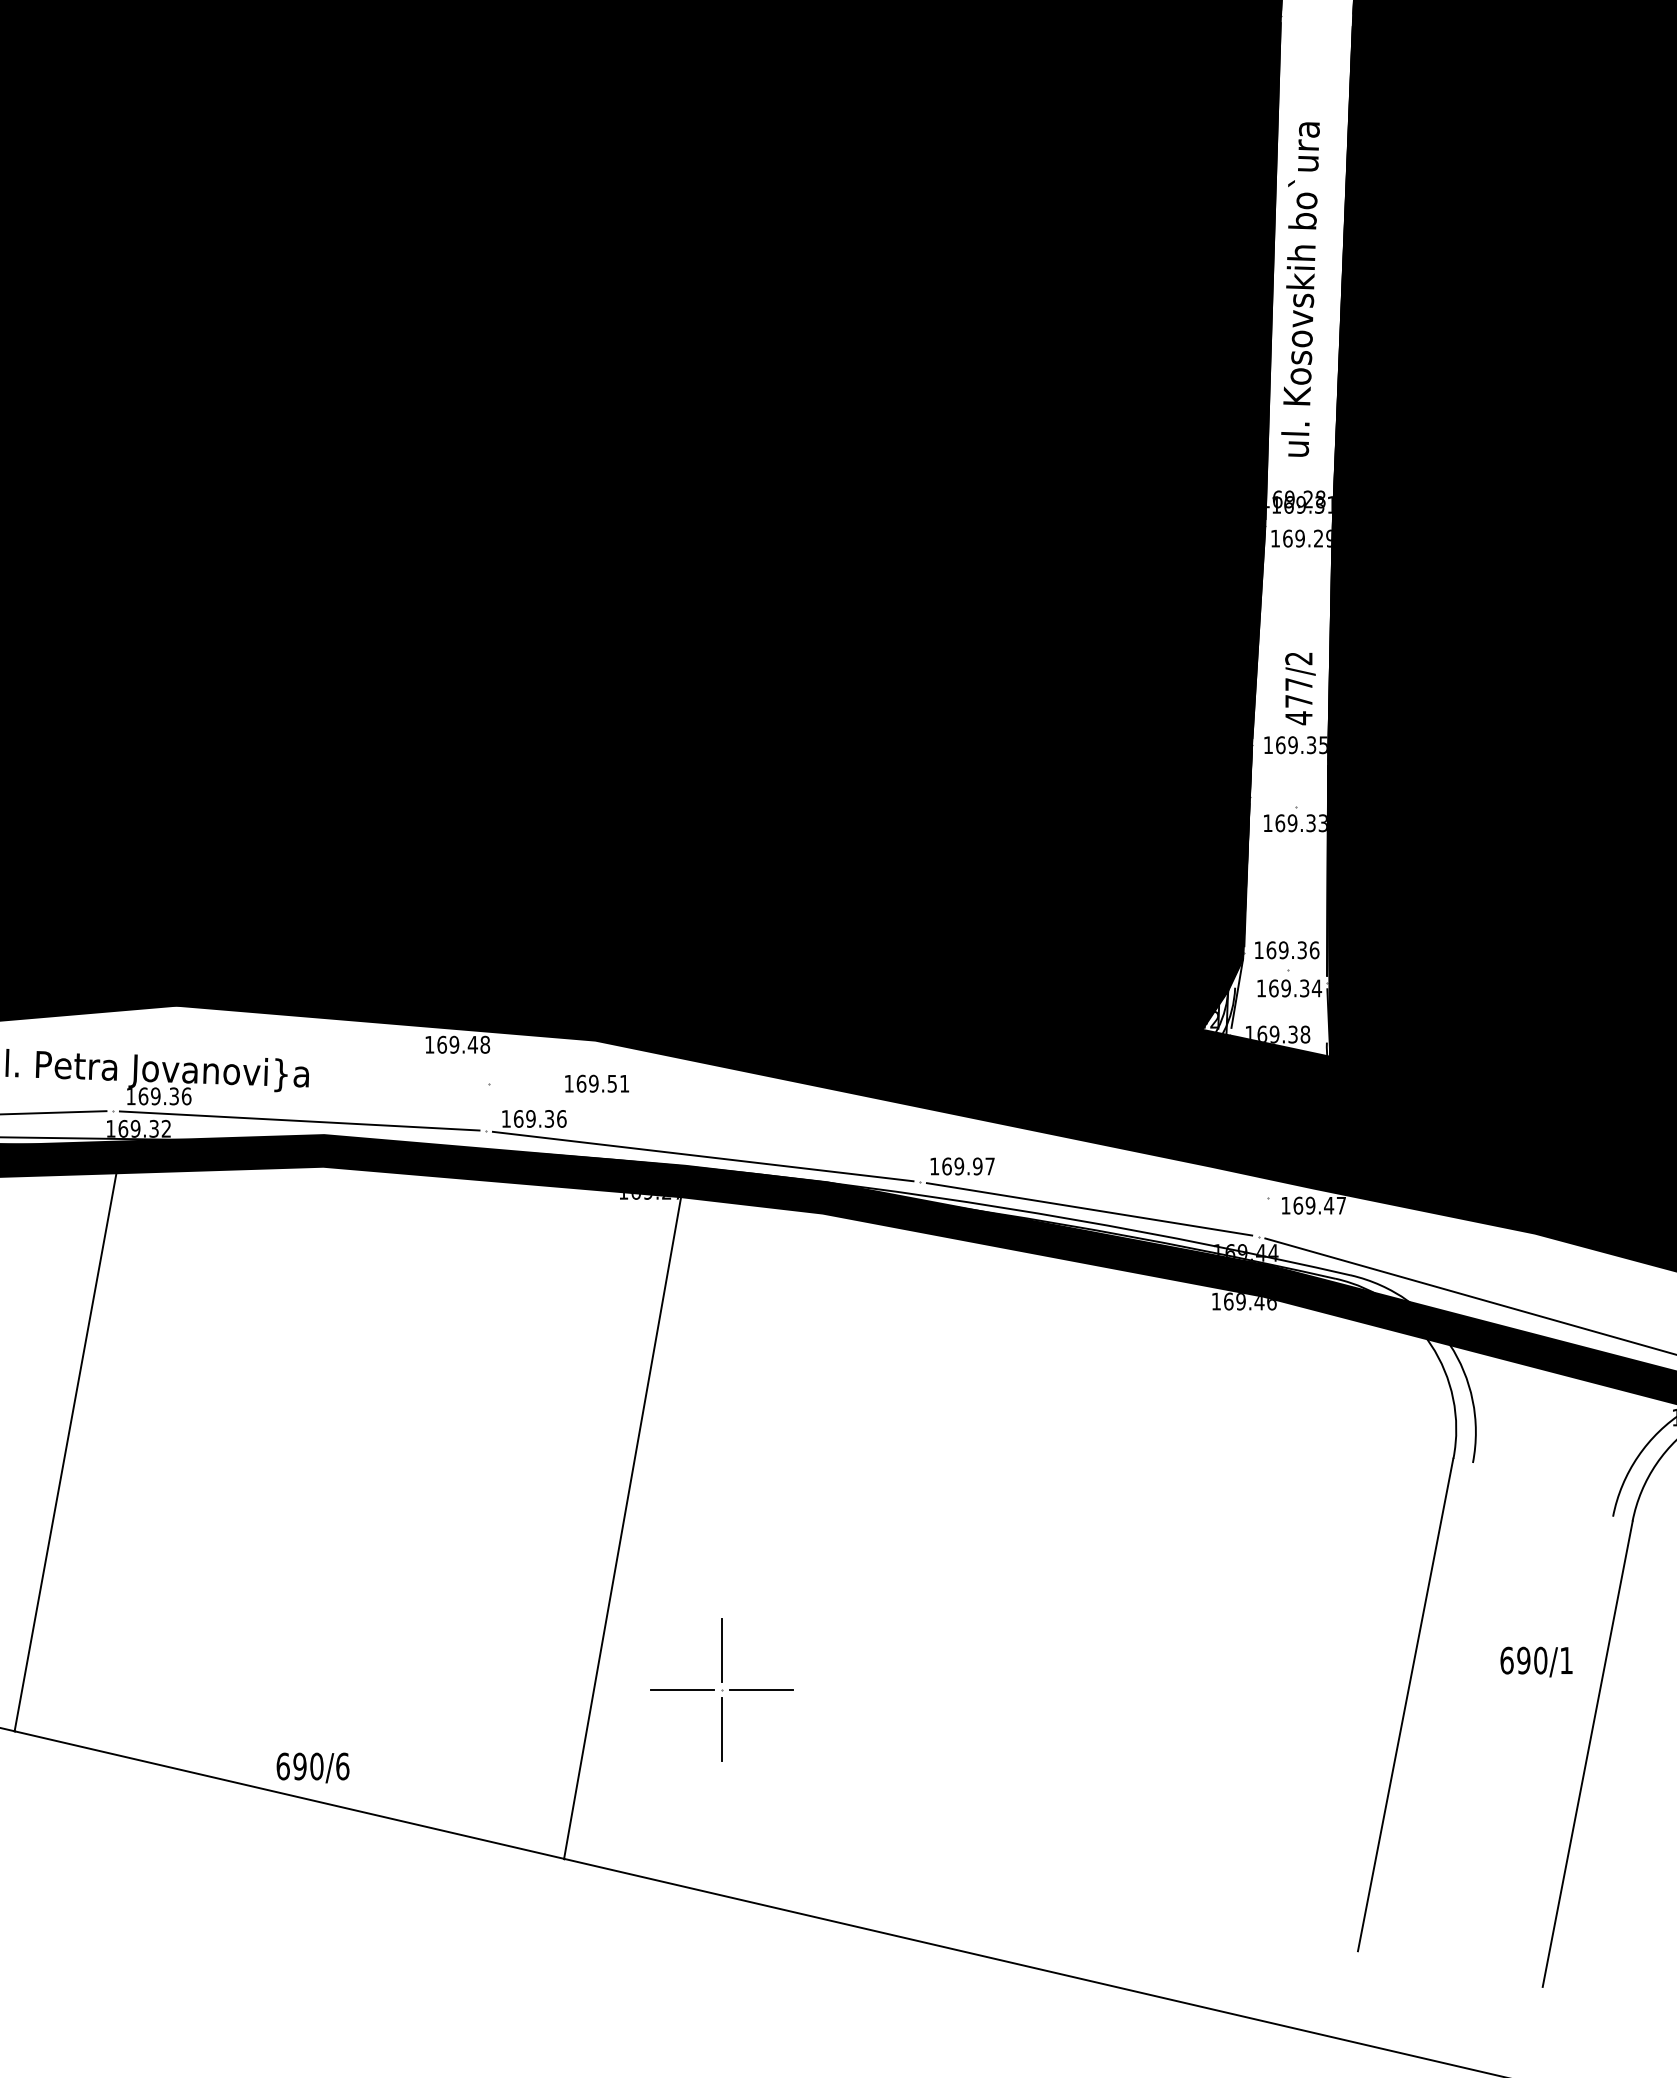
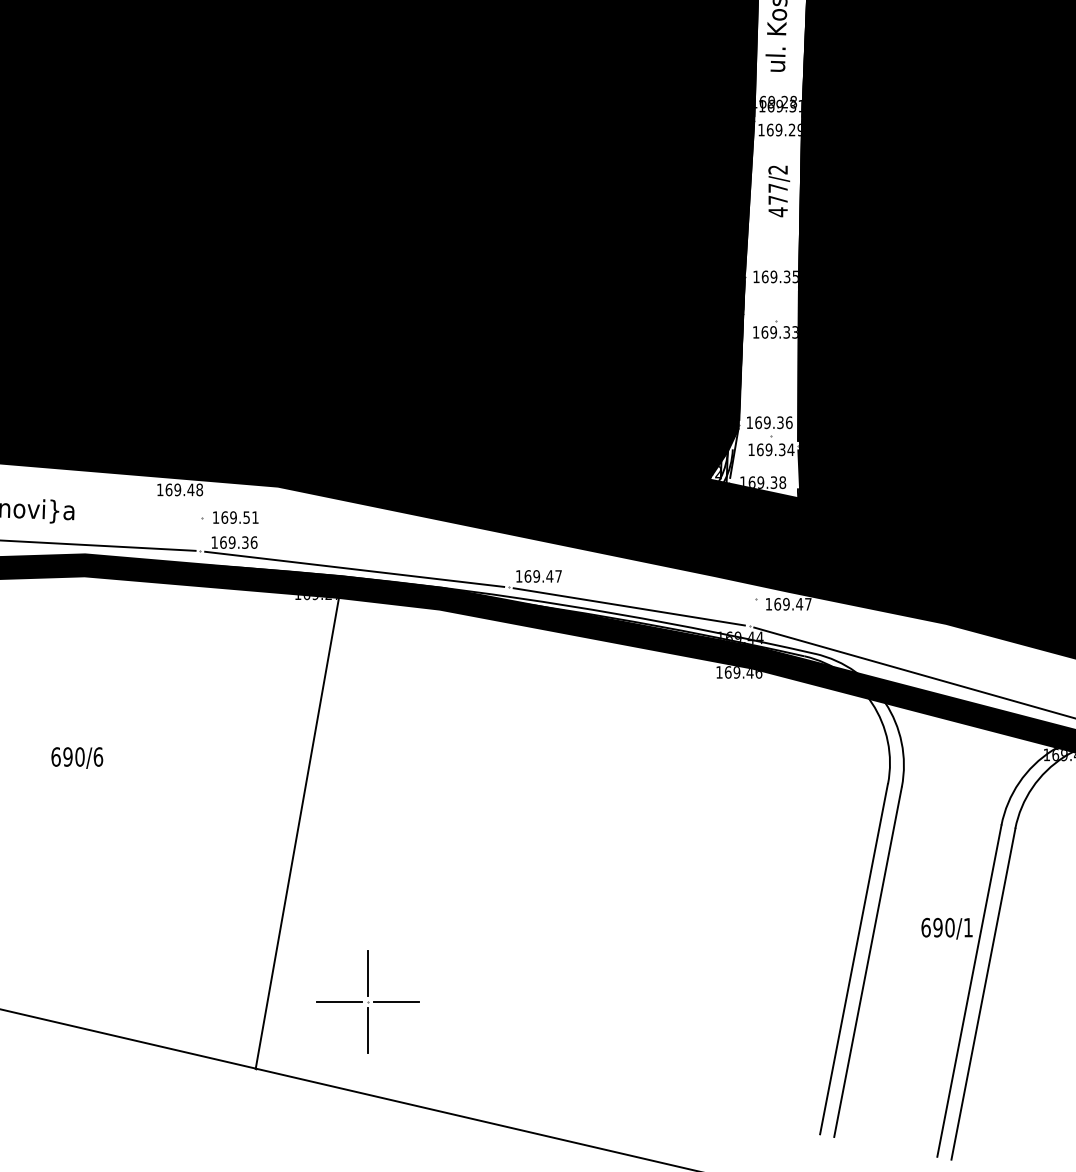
text: (1300, 689) -> (779, 191), moved
text: (597, 1083) -> (236, 517), moved
text: (977, 1166) -> (549, 576), 169.97 -> 169.47
part: (721, 1689) -> (367, 1001), moved
line: (1424, 1708) -> (867, 961), added
line: (1567, 1749) -> (969, 990), added
text: (312, 1767) -> (76, 757), moved

